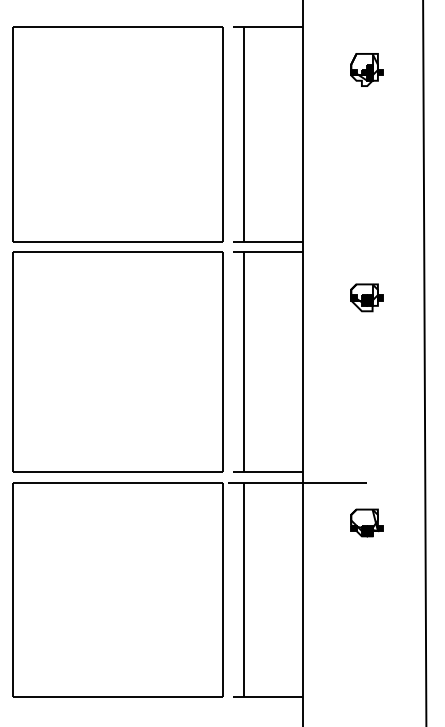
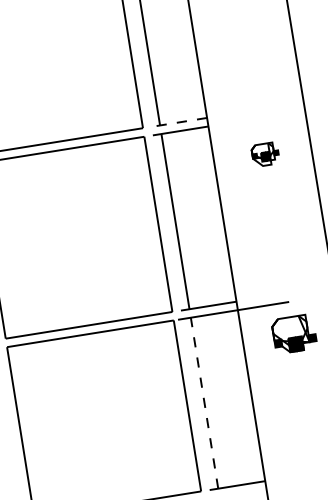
line: (268, 241) -> (179, 122), solid -> dashed
part: (366, 522) -> (293, 333), size x1.6
line: (243, 589) -> (204, 402), solid -> dashed

